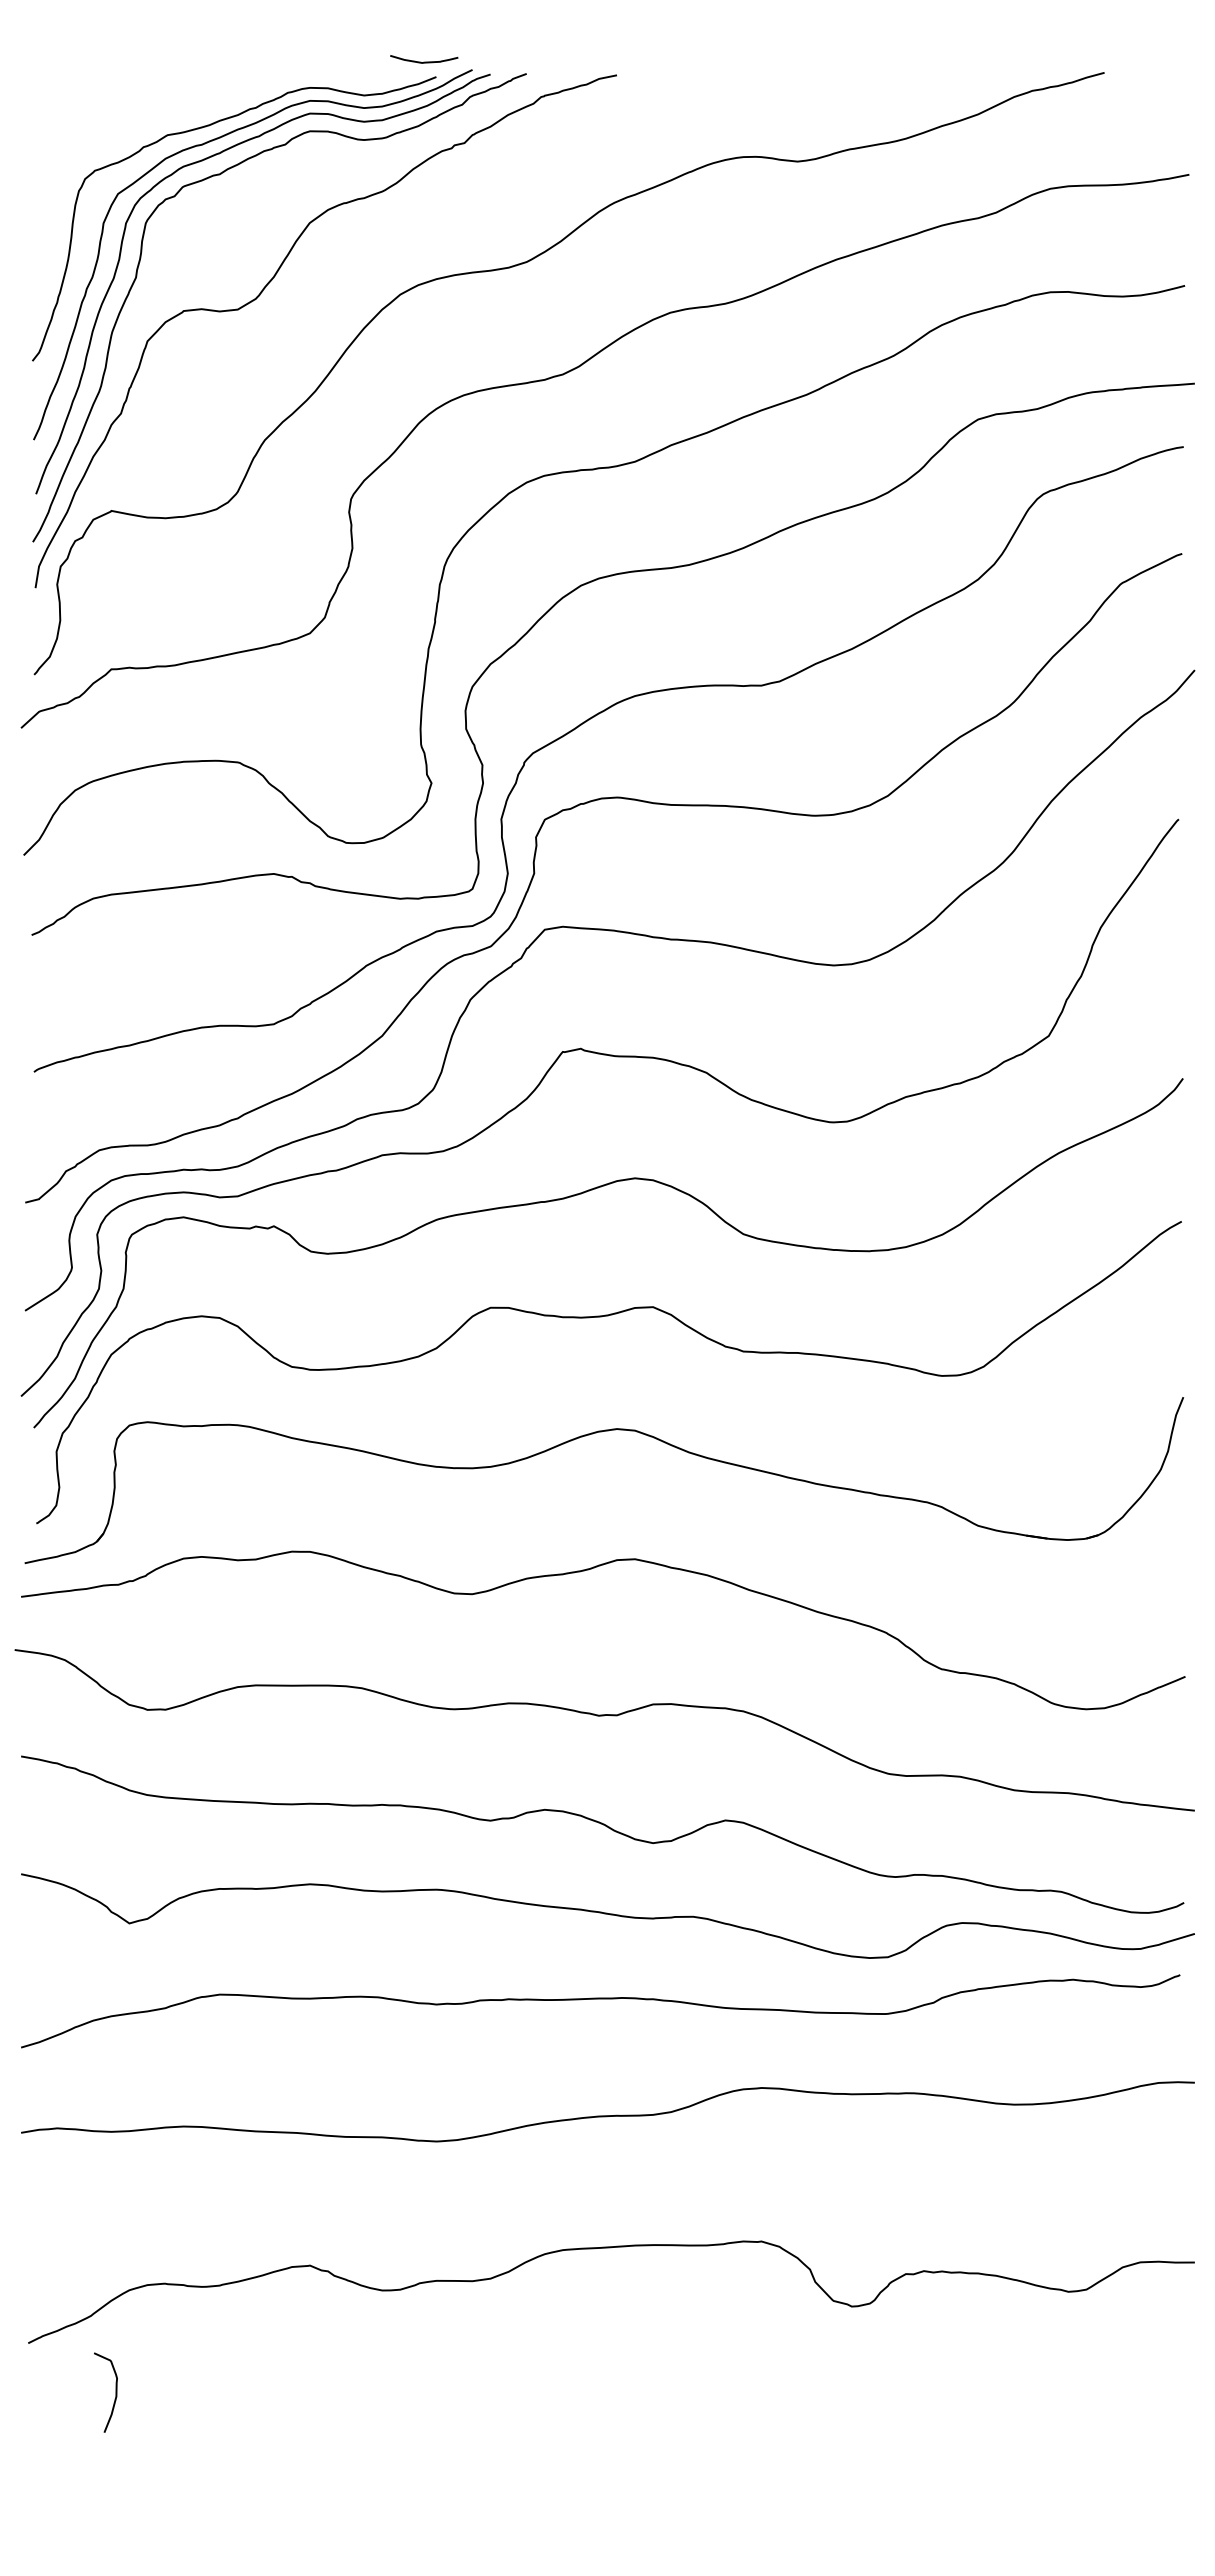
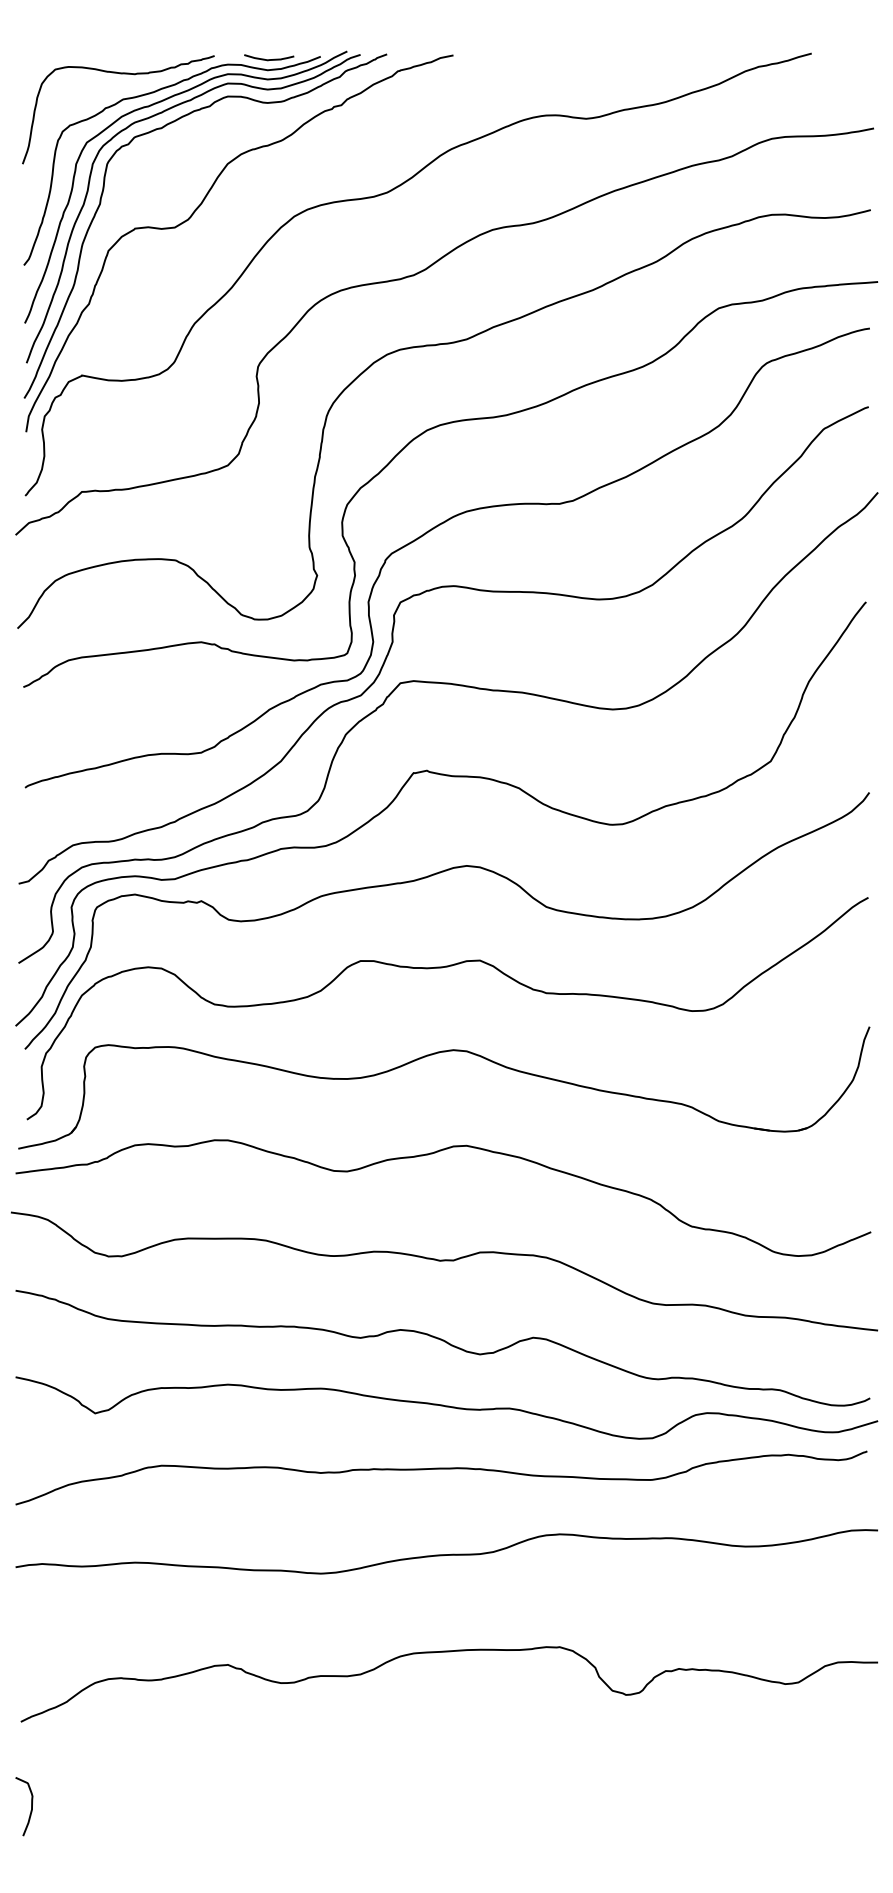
curve: (424, 61) -> (269, 59), moved
curve: (161, 100) -> (118, 73), added
curve: (115, 2392) -> (31, 1806), moved

